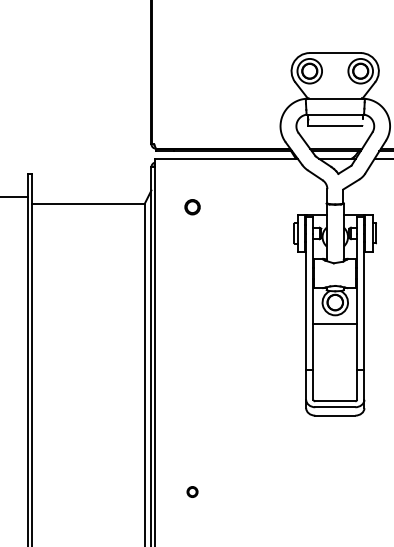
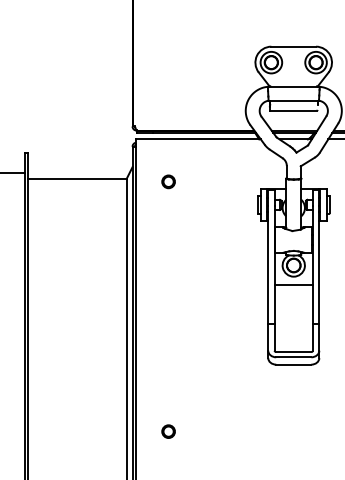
part: (192, 491) -> (168, 431), size x1.43

